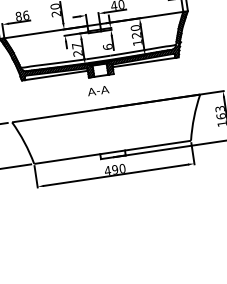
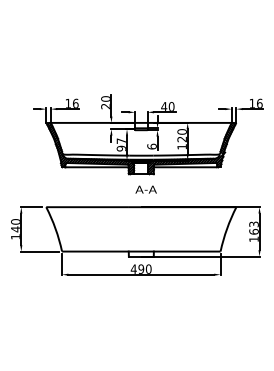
text: (18, 15) -> (68, 102), 86 -> 16
text: (76, 53) -> (120, 148), 27 -> 97
text: (97, 90) -> (145, 189), moved

